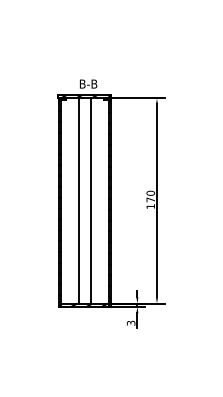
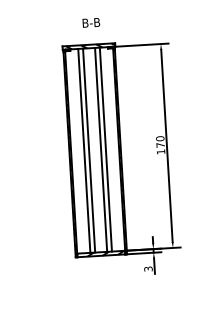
text: (88, 83) -> (91, 22), moved
line: (73, 200) -> (83, 150), added
line: (95, 200) -> (105, 149), added

